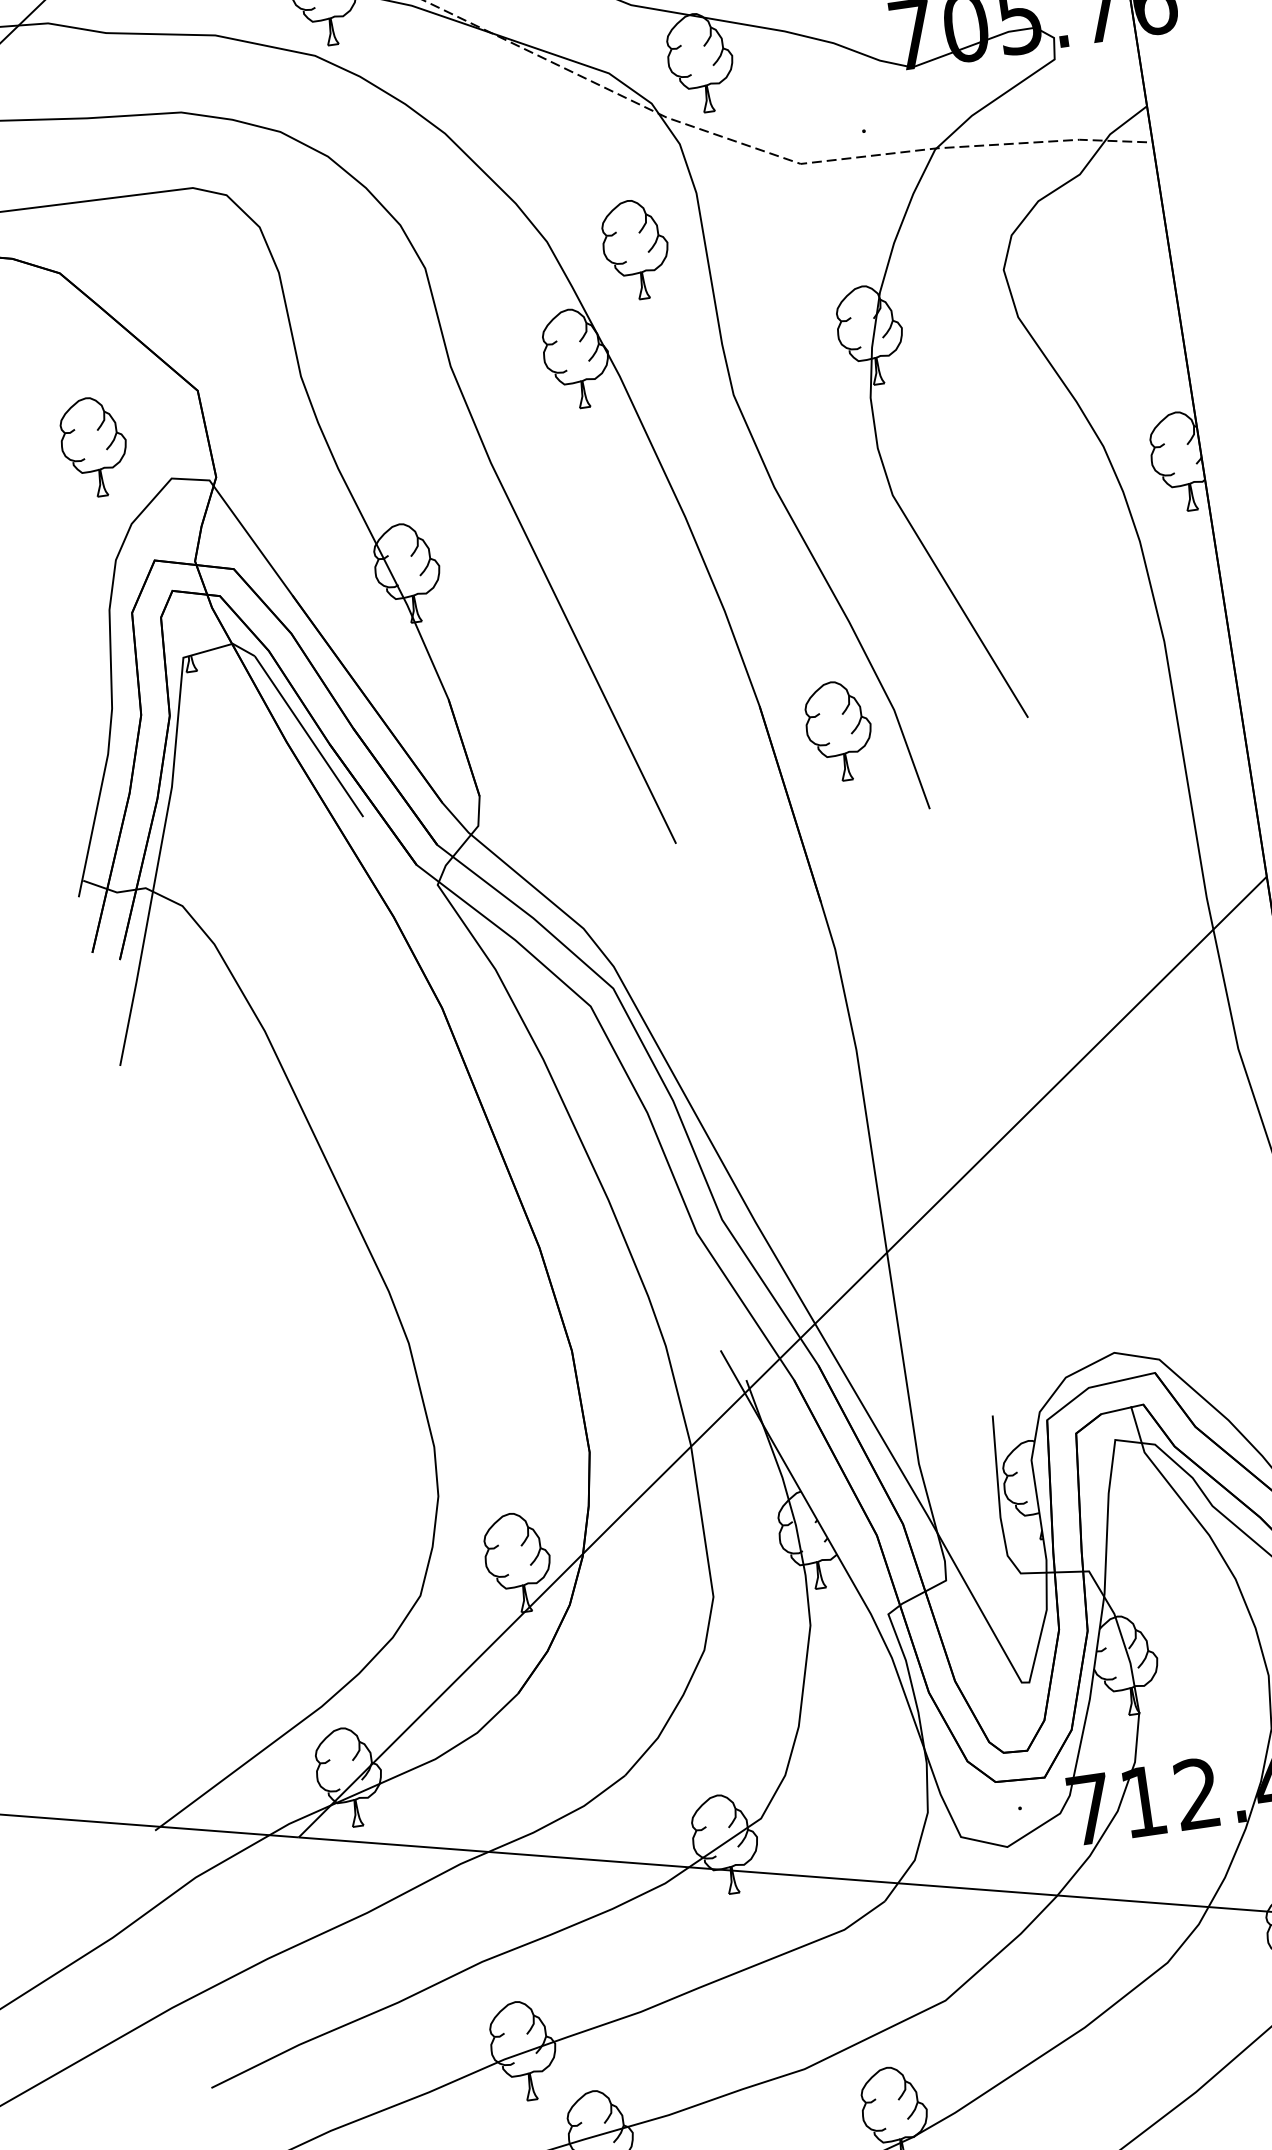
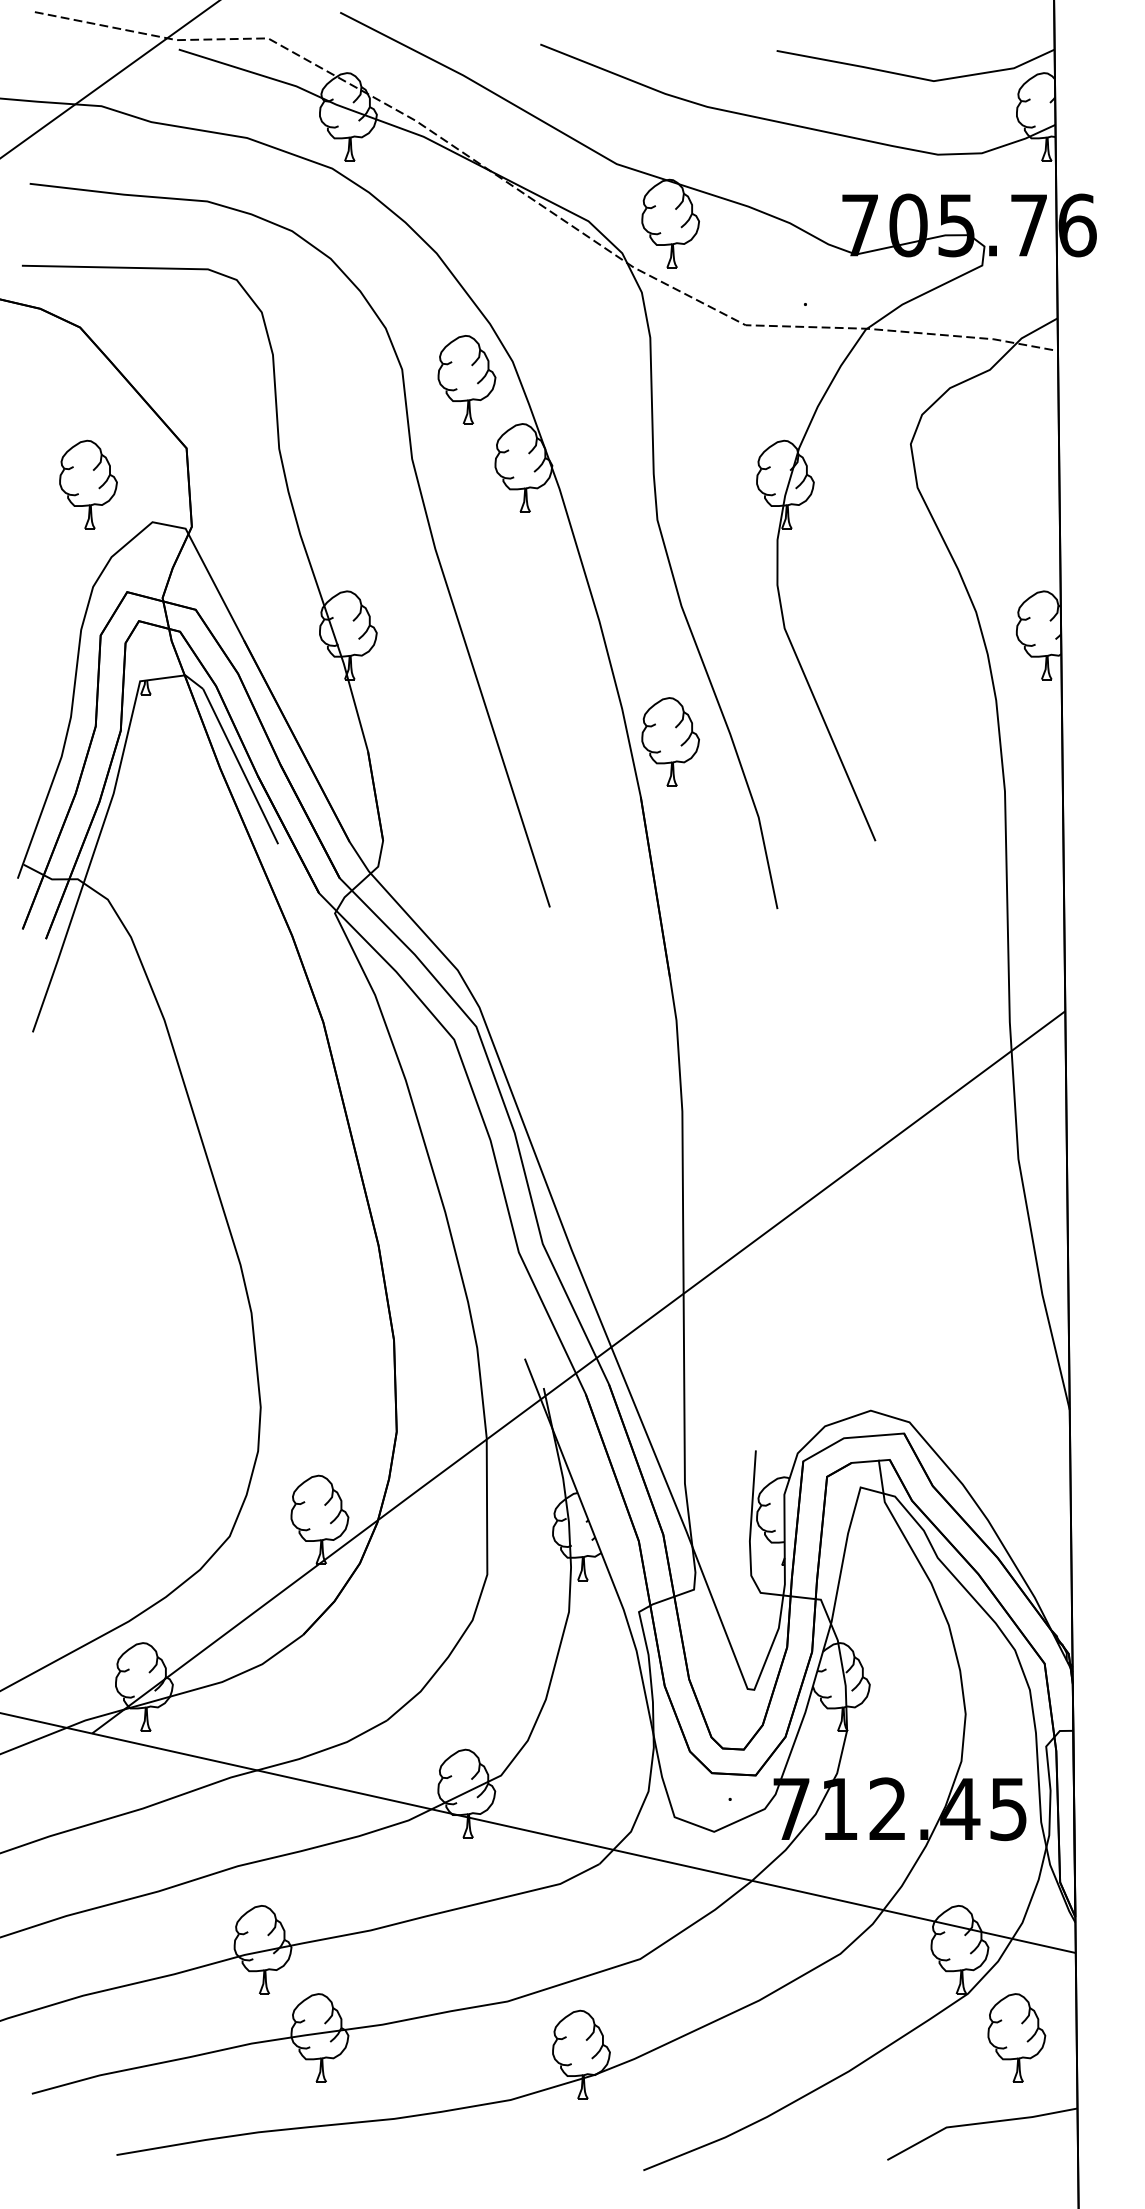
part: (635, 249) -> (466, 379), moved
part: (838, 730) -> (670, 741), moved

